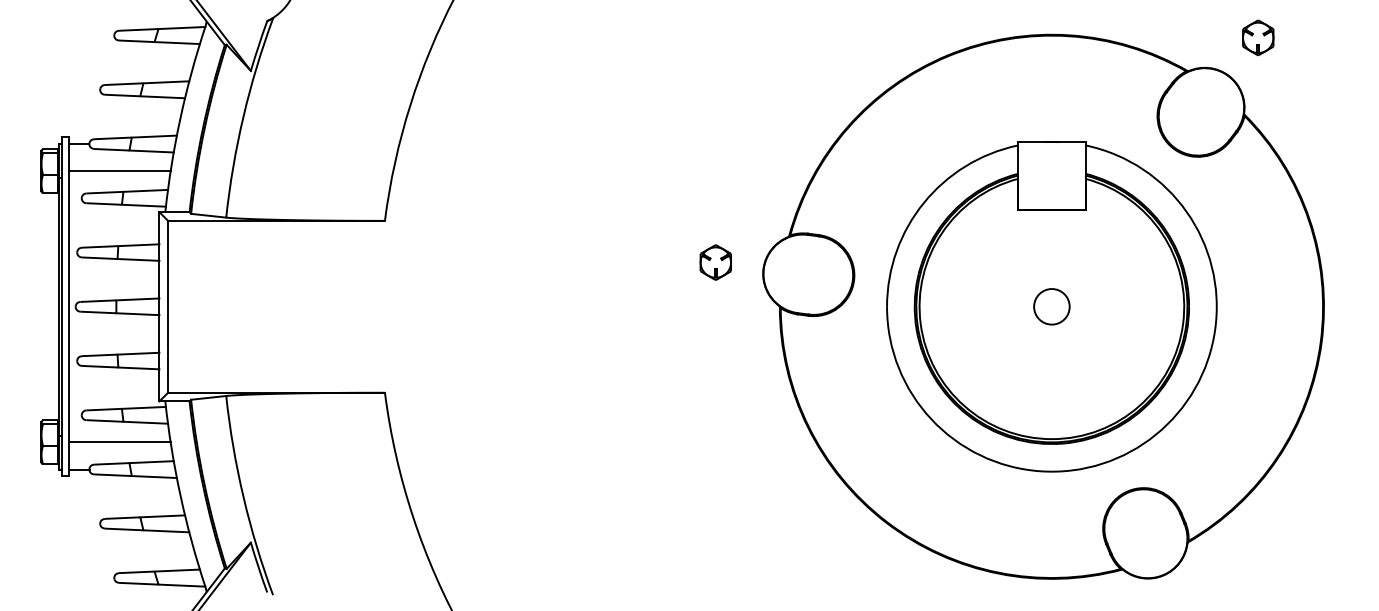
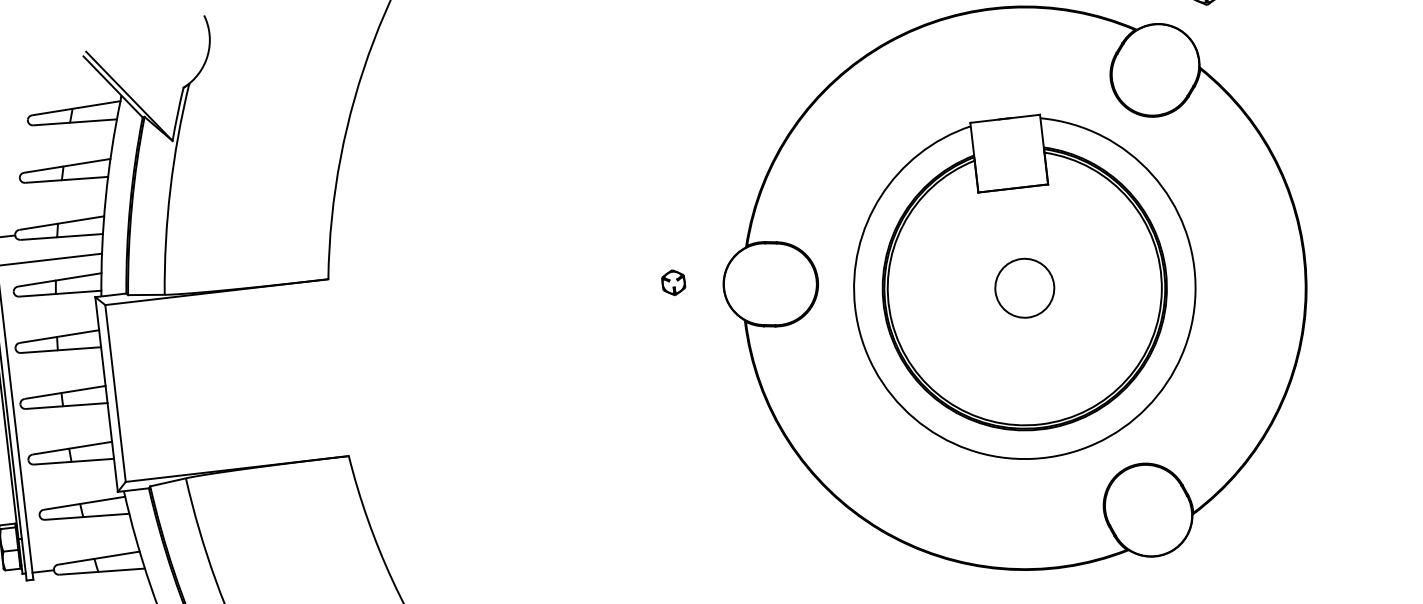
part: (715, 262) -> (673, 282), size x0.7
circle: (1051, 306) -> (1024, 288), size x1.6
line: (119, 442) -> (81, 538), removed

